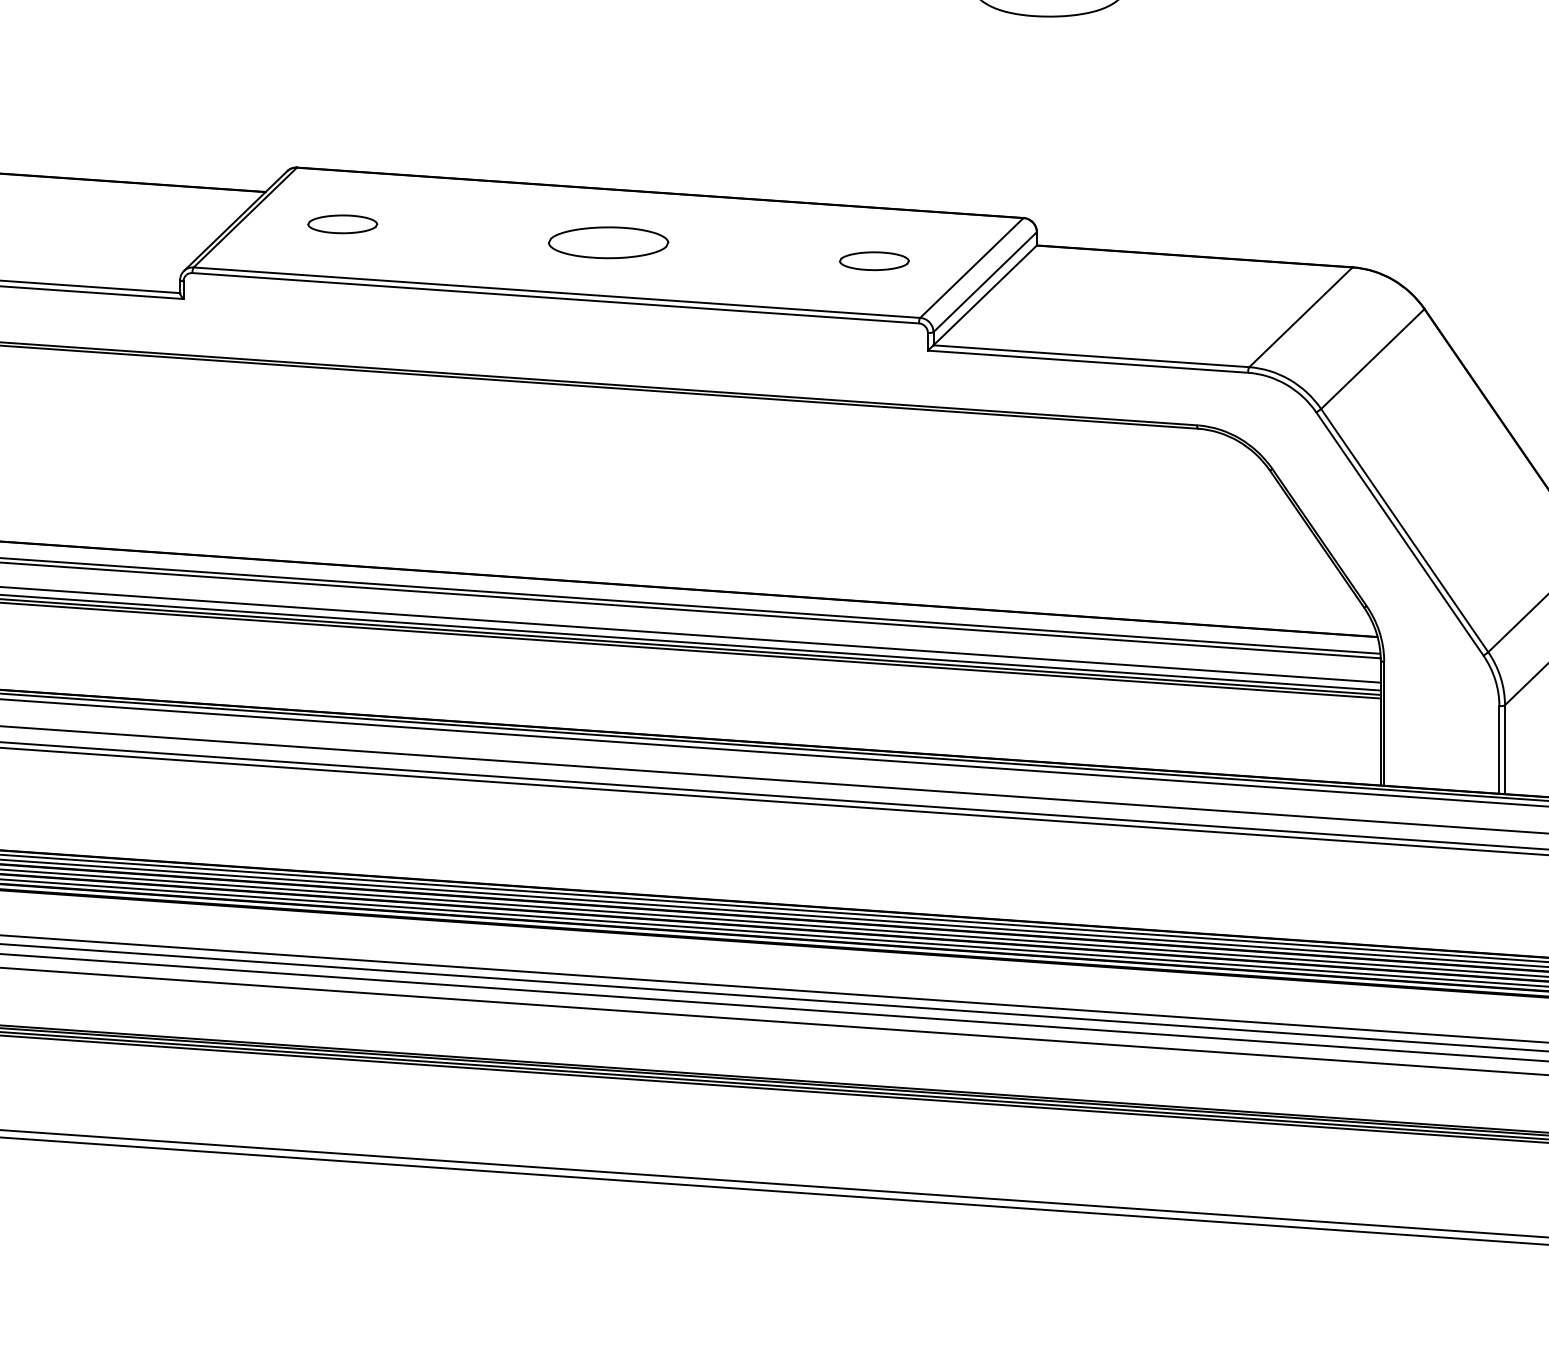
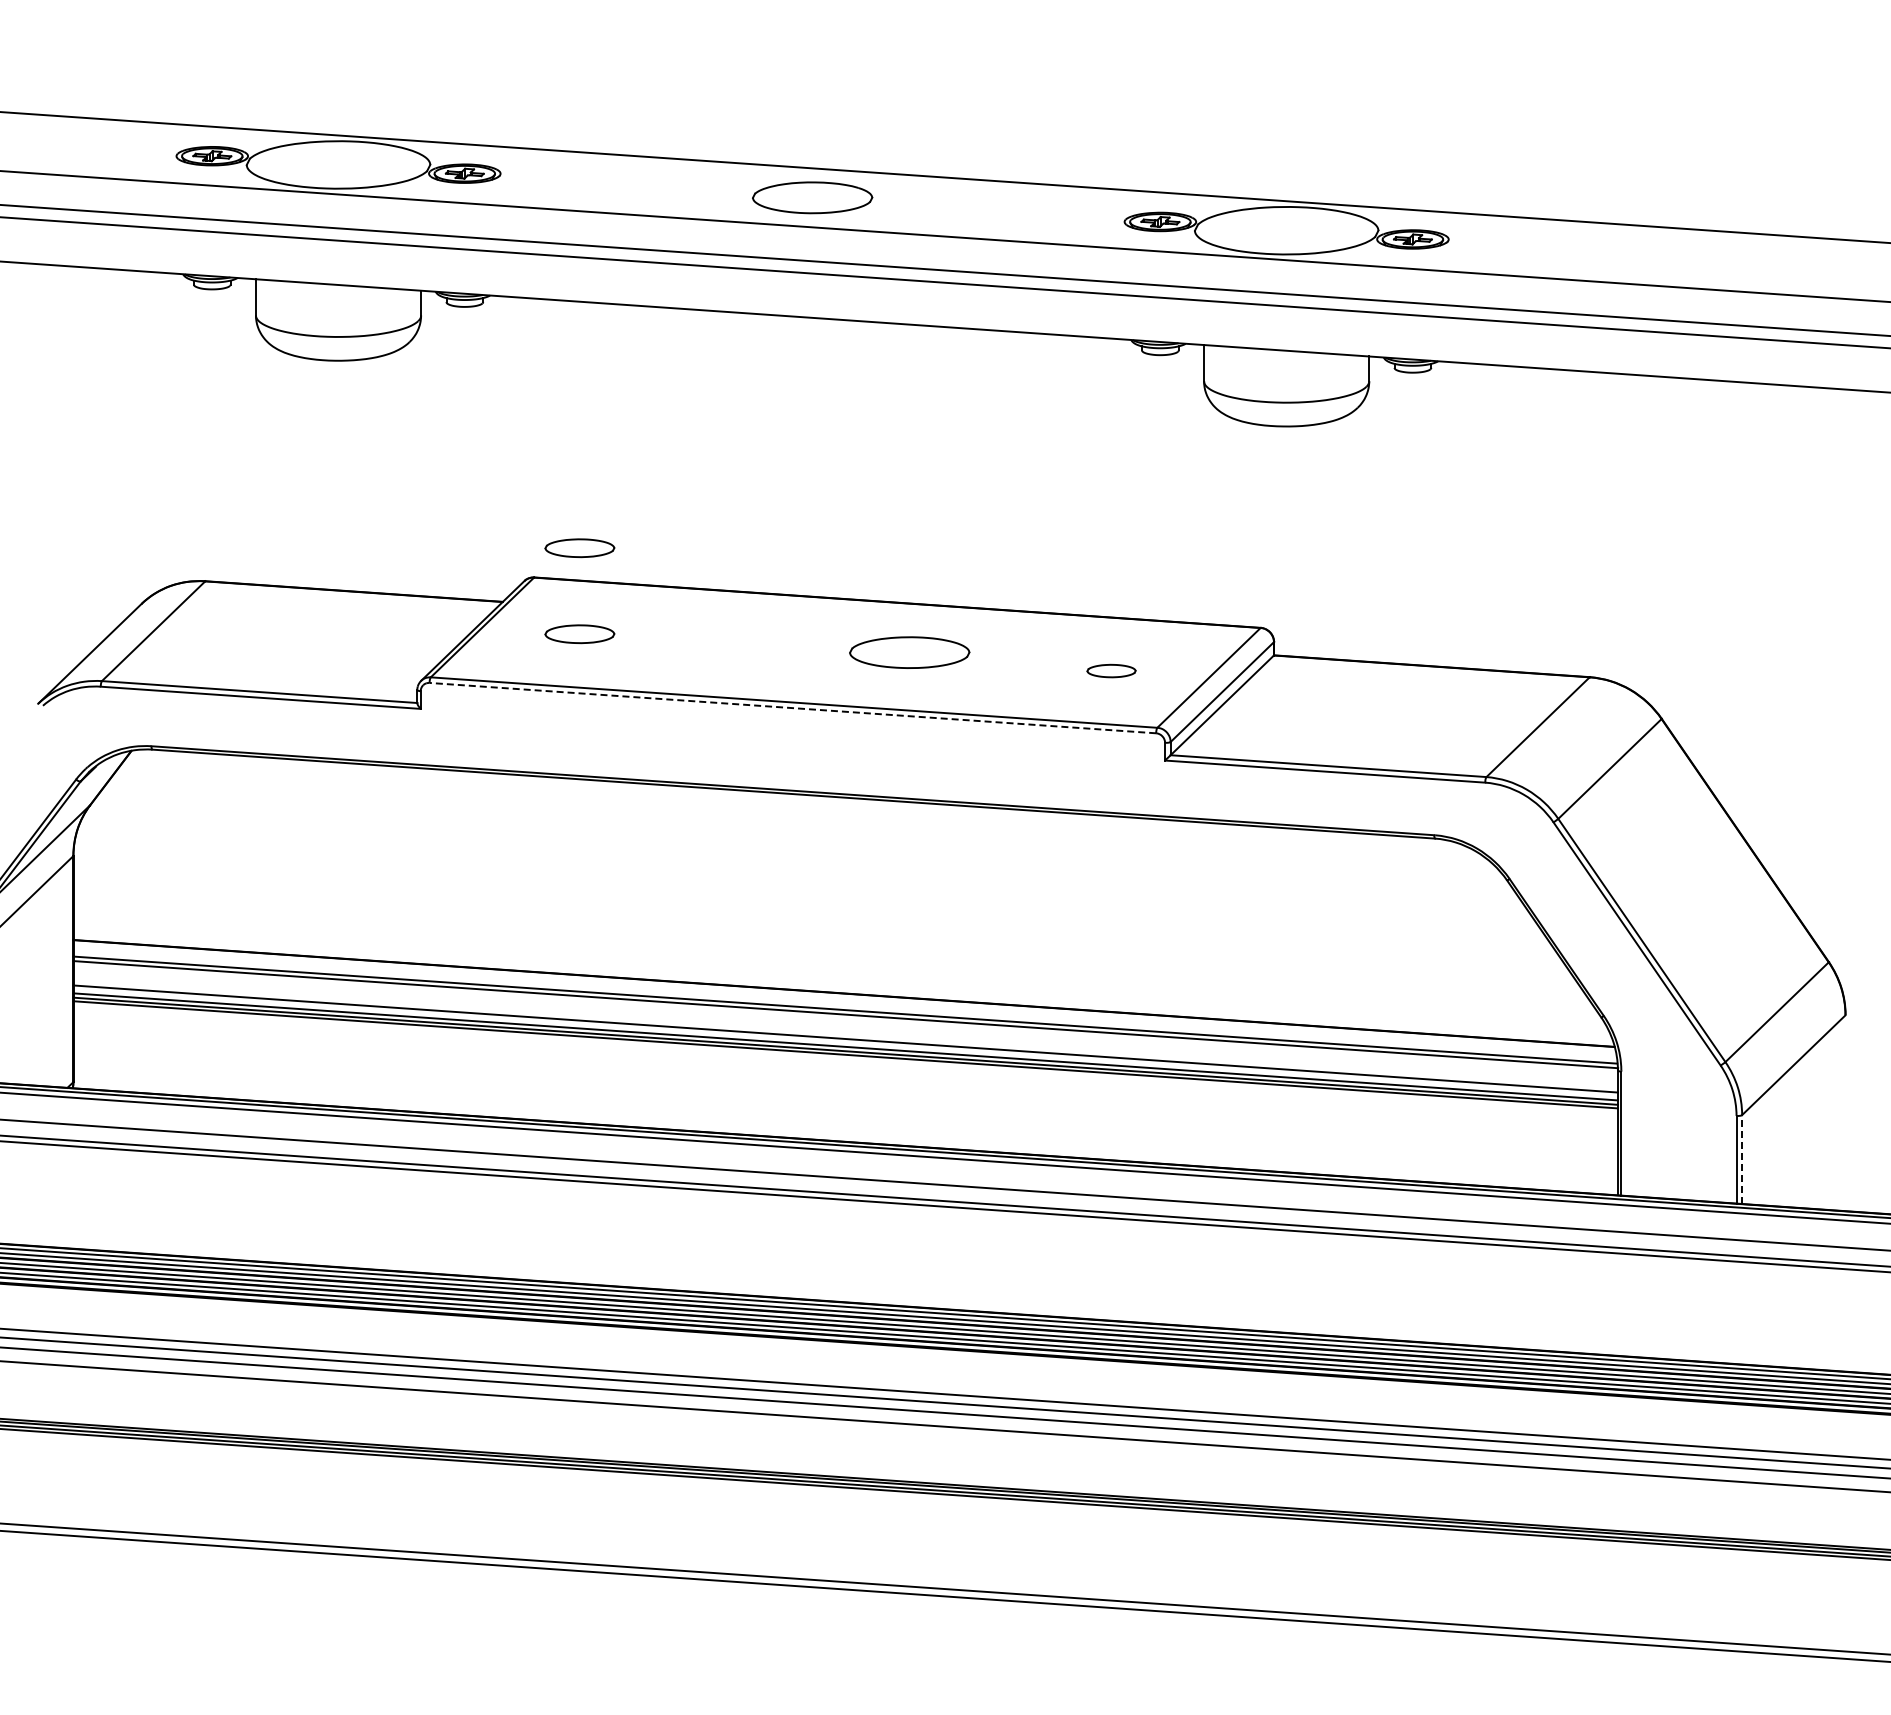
part: (342, 138) -> (579, 548), added
part: (608, 242) -> (909, 652), moved
part: (874, 260) -> (1111, 670), size x0.7
line: (555, 298) -> (792, 708), solid -> dashed
line: (1505, 749) -> (1742, 1159), solid -> dashed

